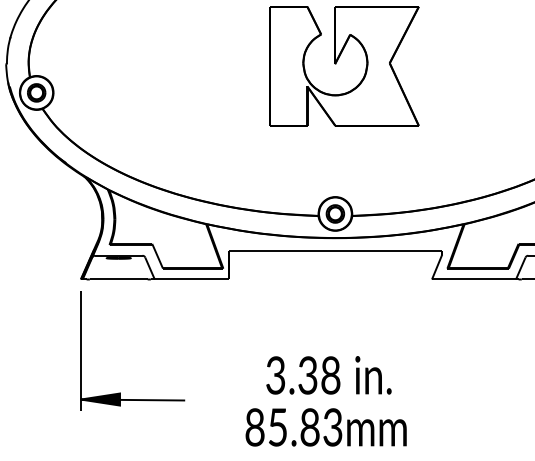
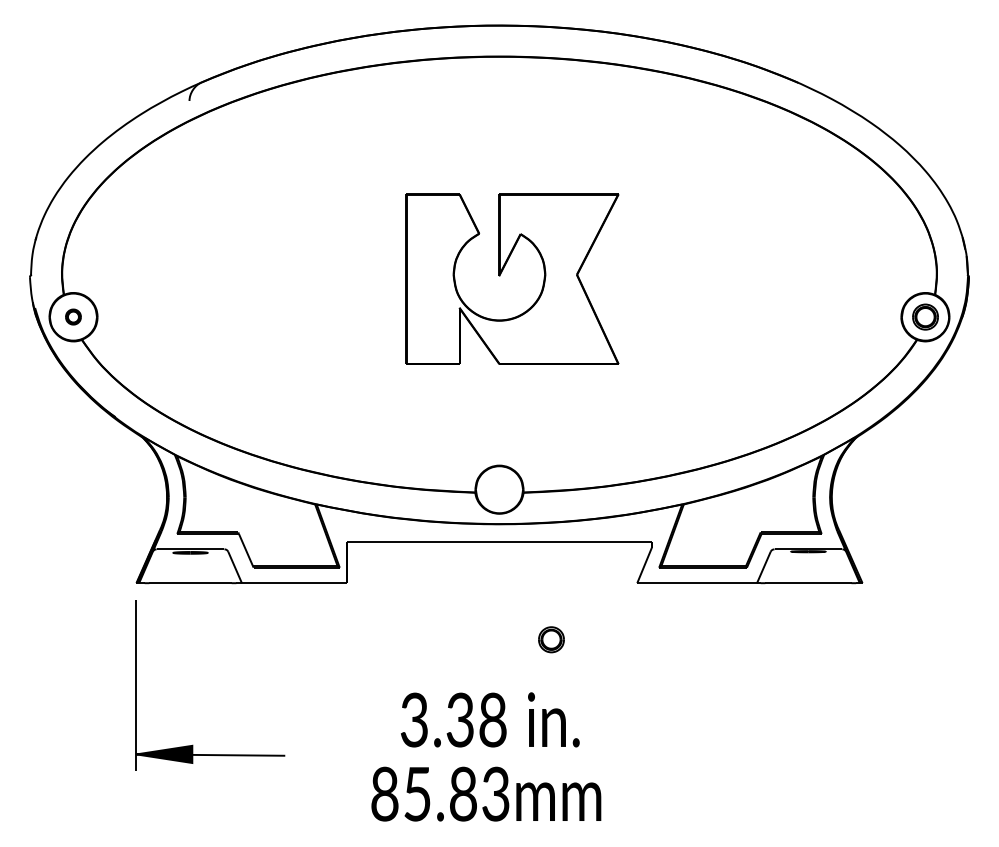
part: (36, 92) -> (73, 316), size x0.6
part: (335, 213) -> (551, 639), moved

